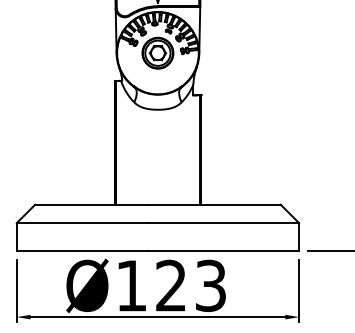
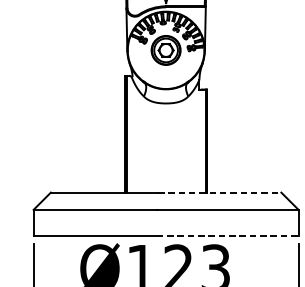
line: (215, 204) -> (220, 192), solid -> dashed
line: (223, 250) -> (227, 235), solid -> dashed

